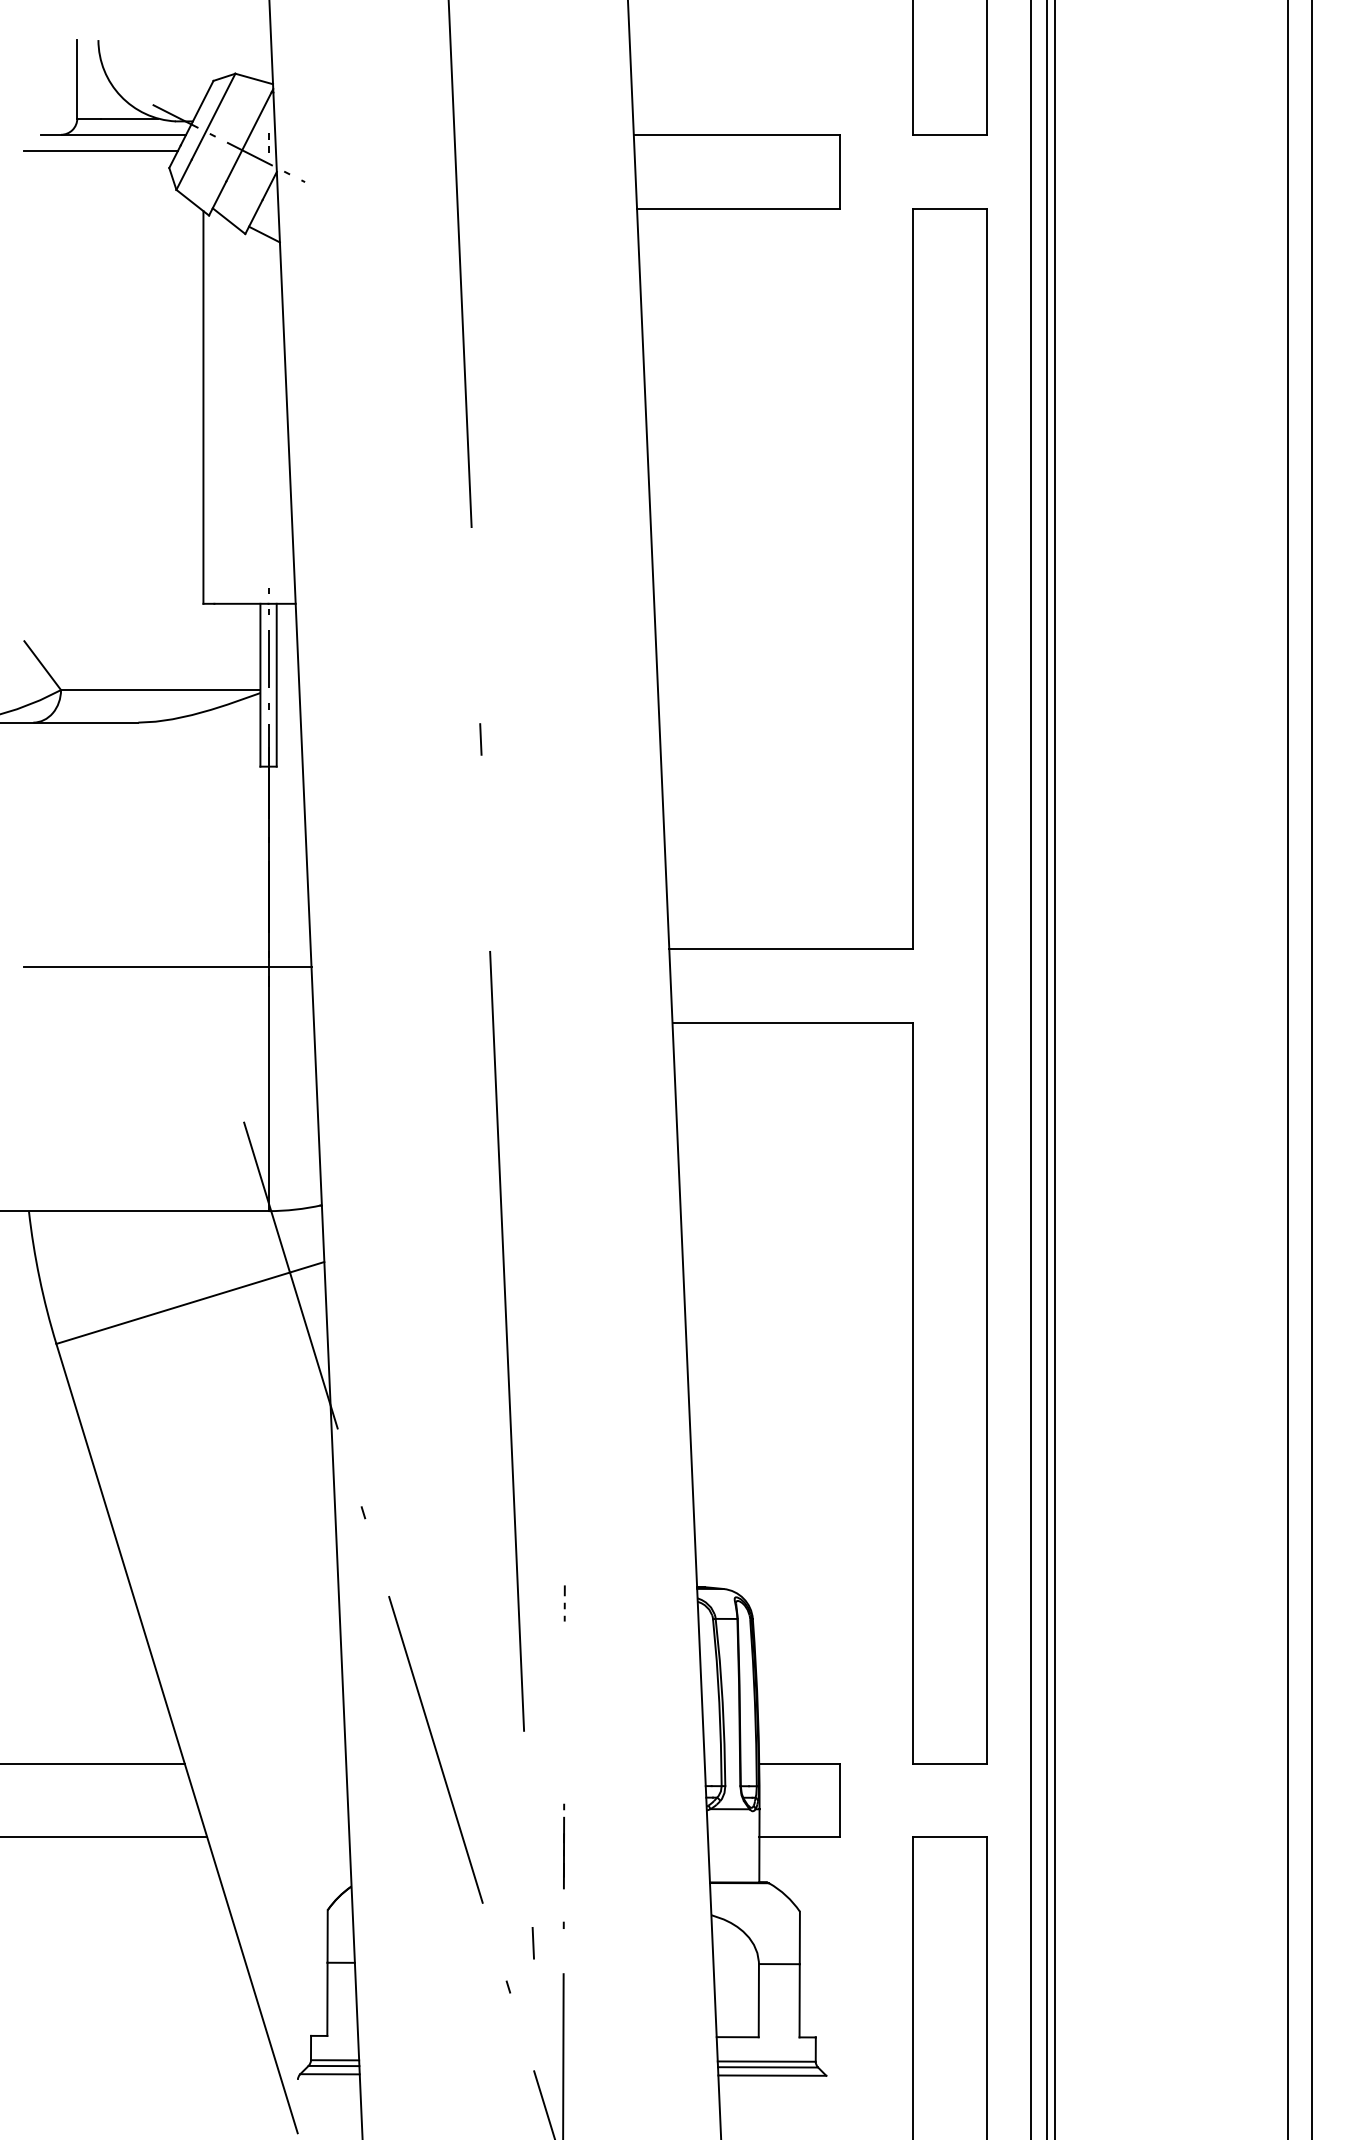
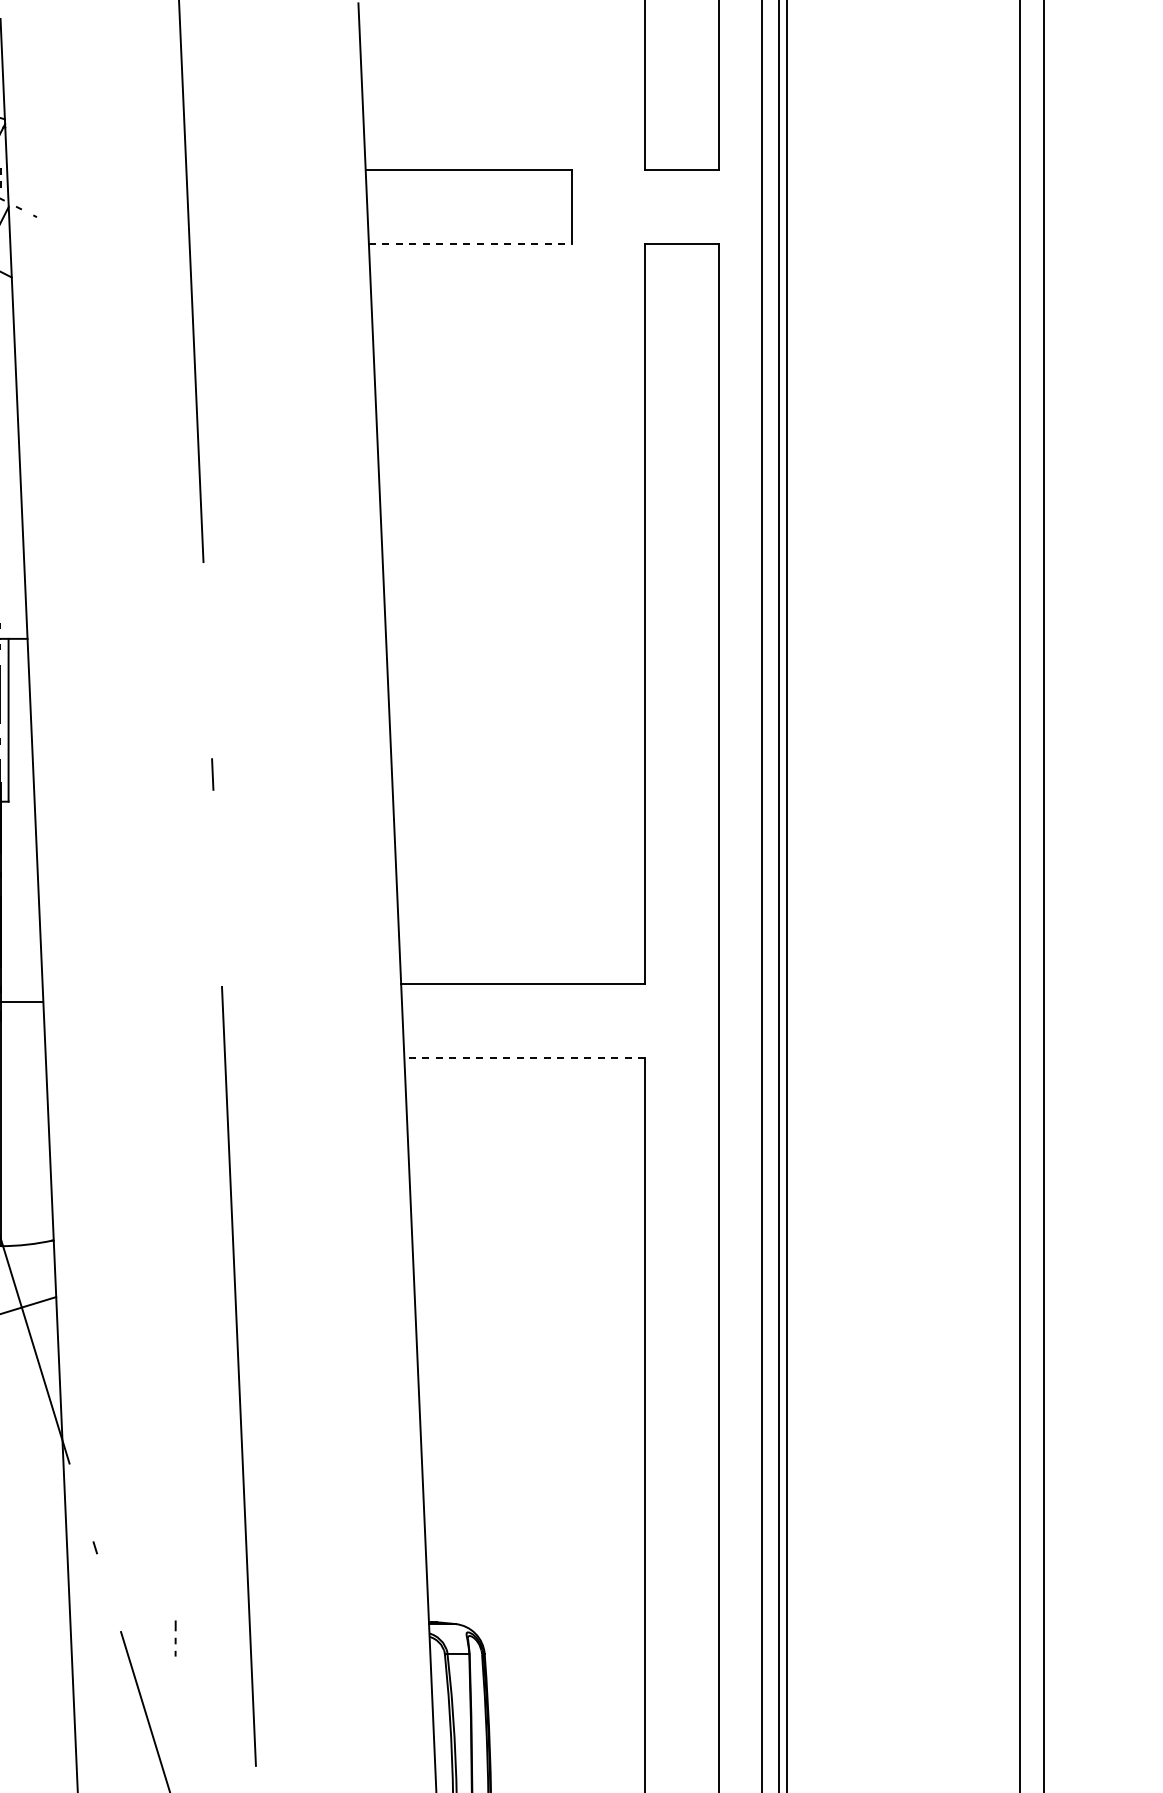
line: (738, 208) -> (470, 243), solid -> dashed
line: (792, 1022) -> (524, 1057), solid -> dashed
line: (564, 1603) -> (175, 1638), moved

